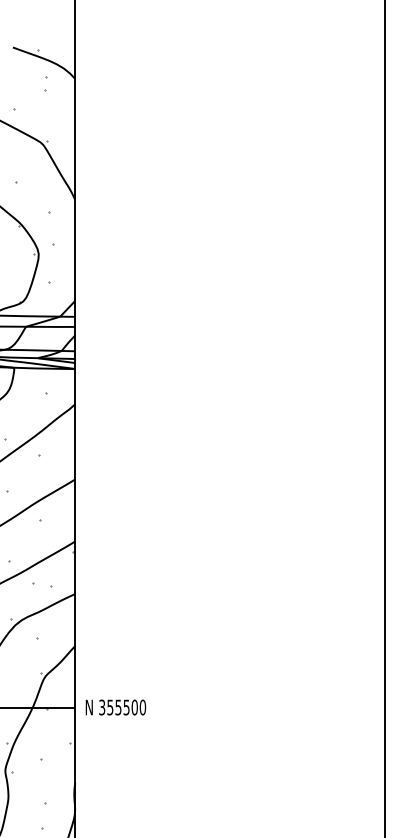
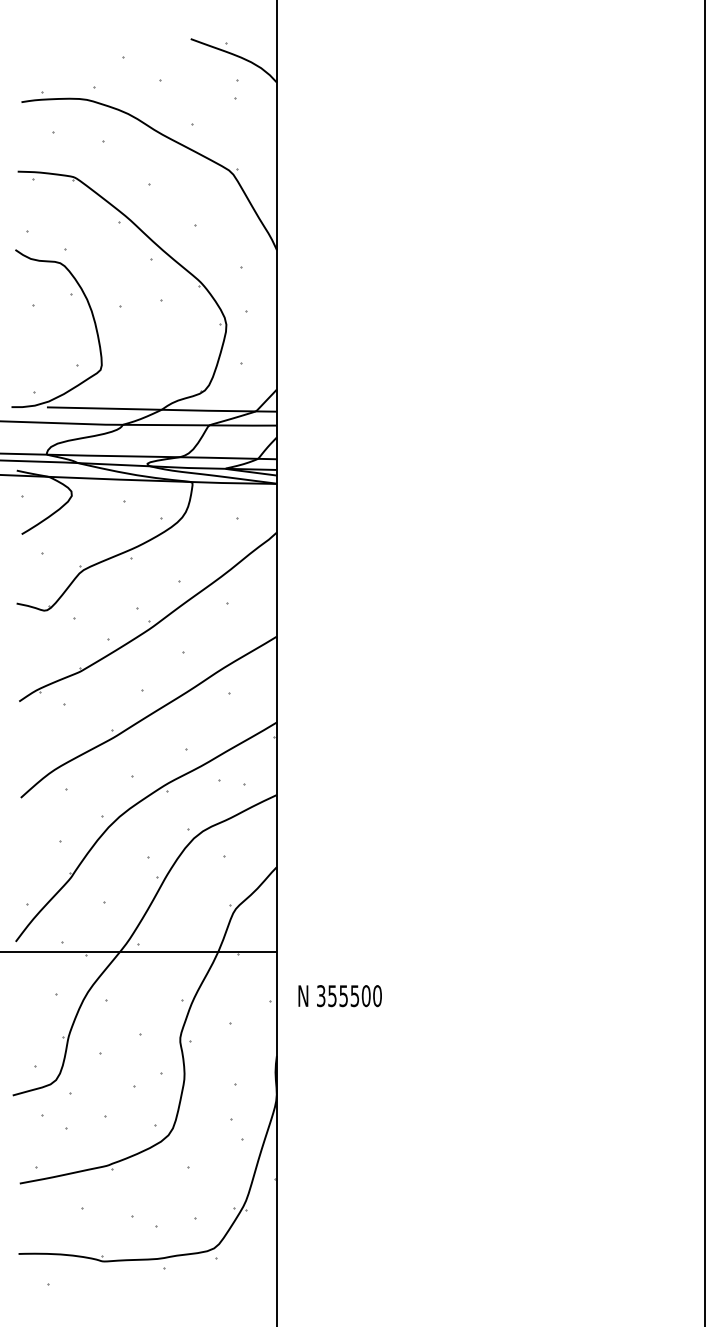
text: (115, 707) -> (339, 996), moved

